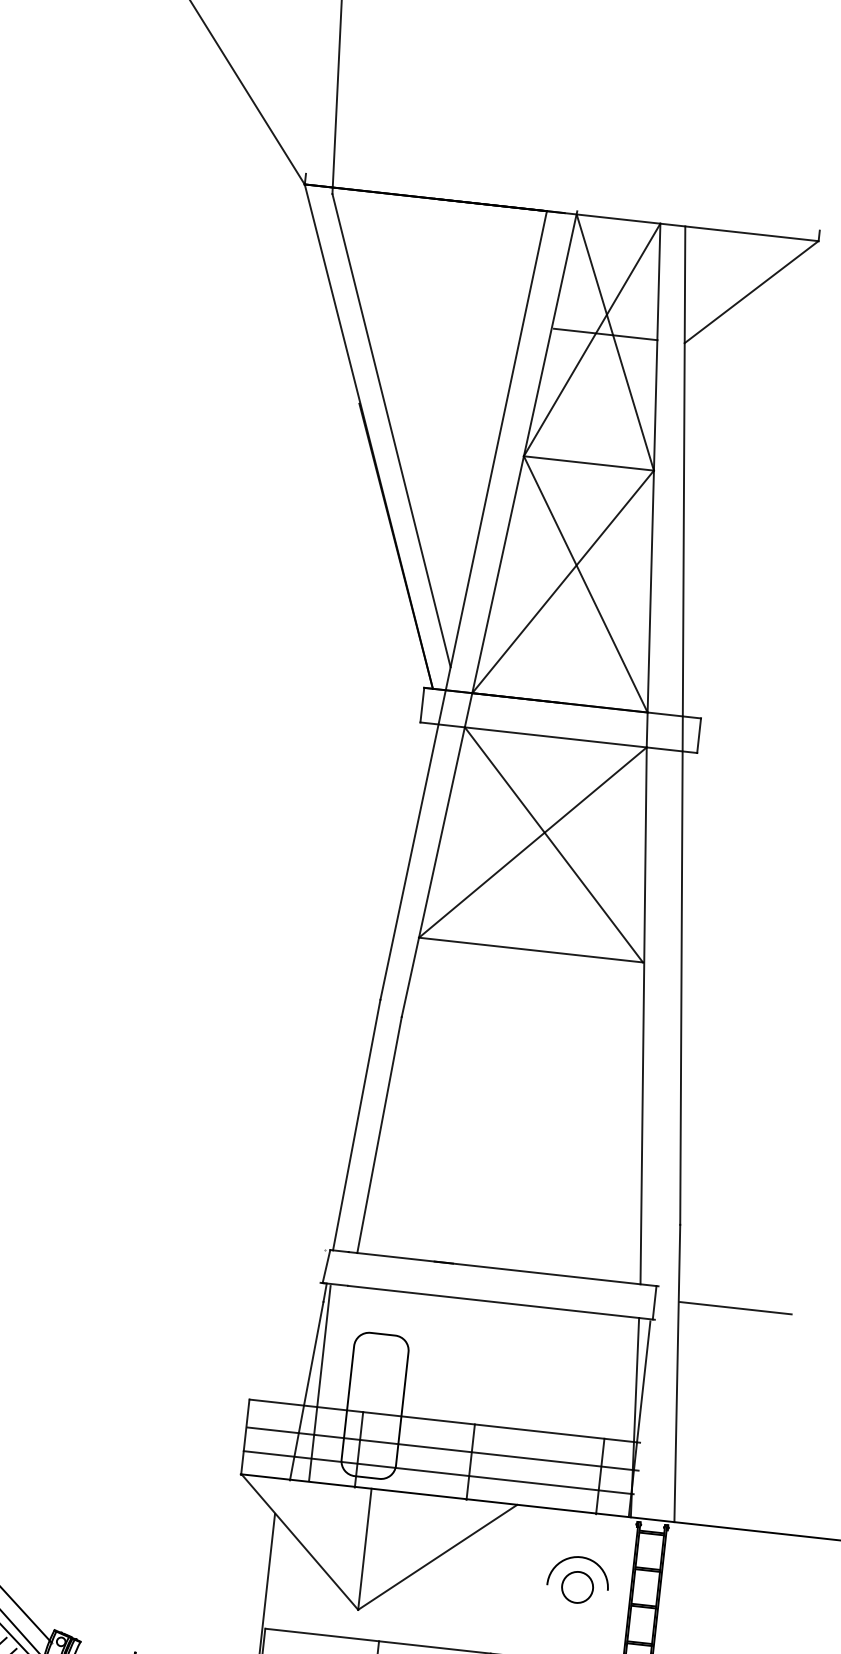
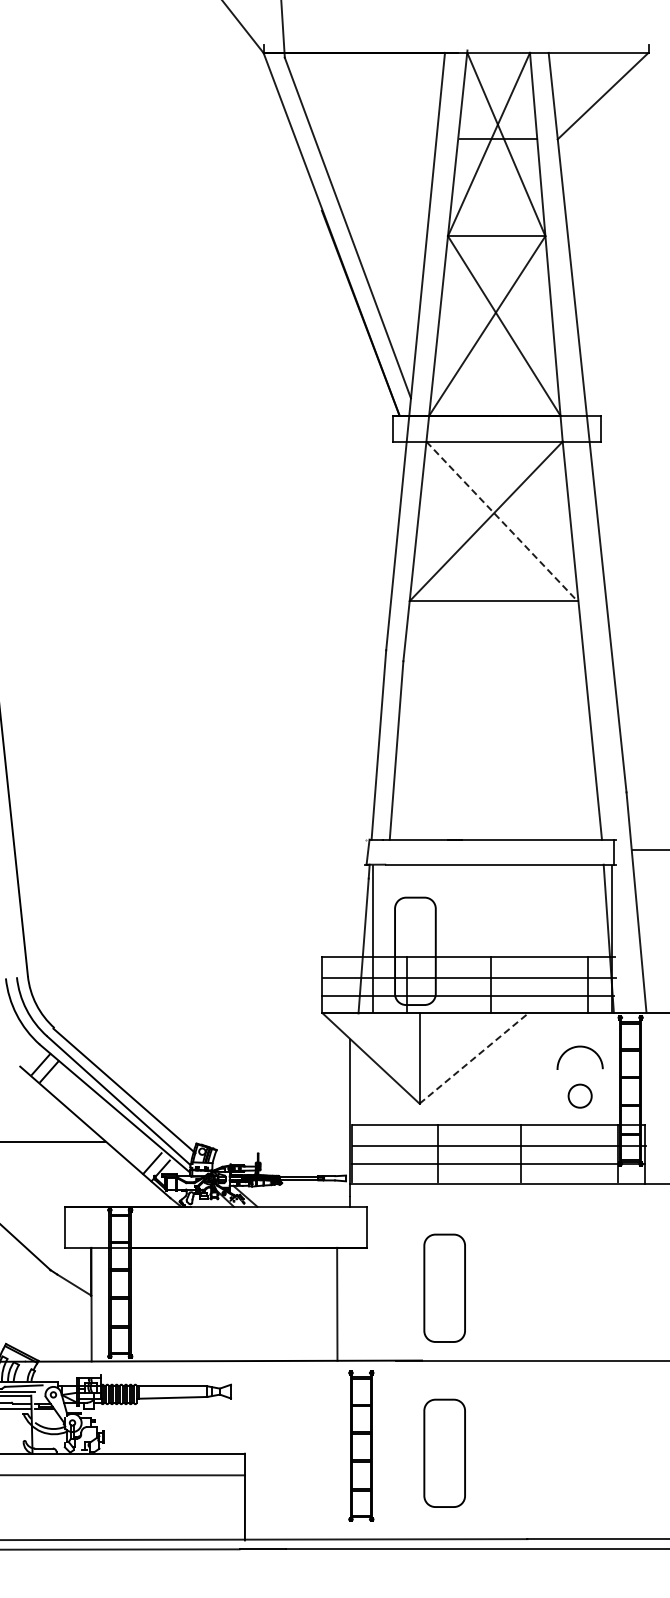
line: (553, 844) -> (501, 521), solid -> dashed
line: (438, 1557) -> (474, 1058), solid -> dashed
circle: (576, 1586) -> (579, 1095), moved

